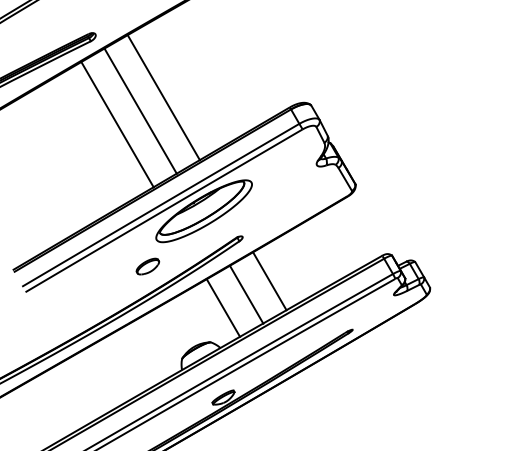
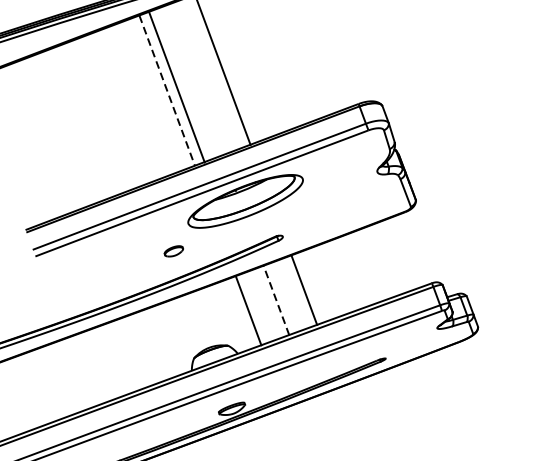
line: (140, 110) -> (176, 86), moved
line: (117, 125) -> (166, 91), solid -> dashed
part: (147, 266) -> (173, 251), size x0.7
line: (246, 294) -> (276, 300), solid -> dashed

